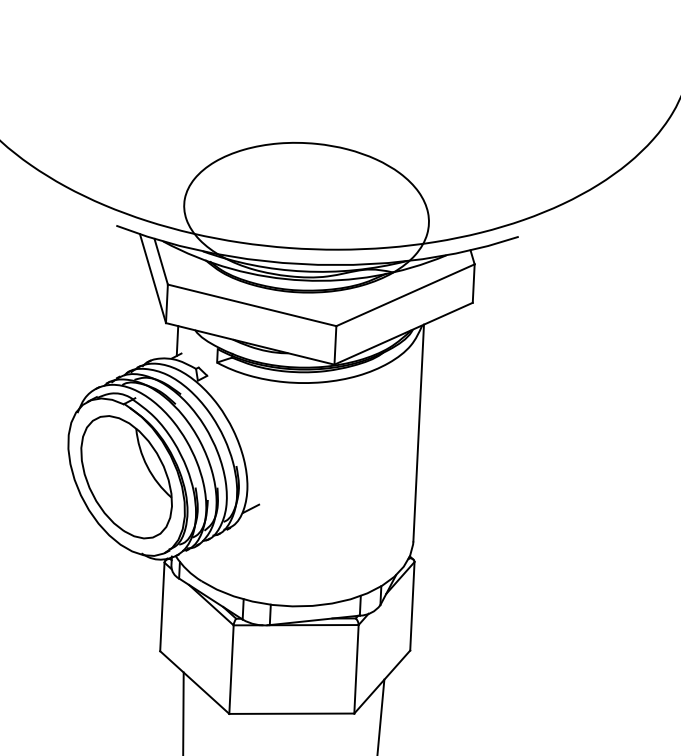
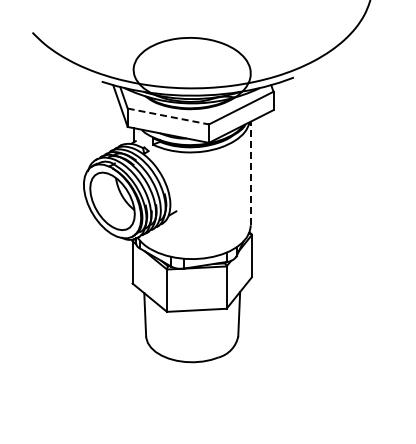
line: (252, 305) -> (168, 116), solid -> dashed
line: (418, 432) -> (250, 173), solid -> dashed

